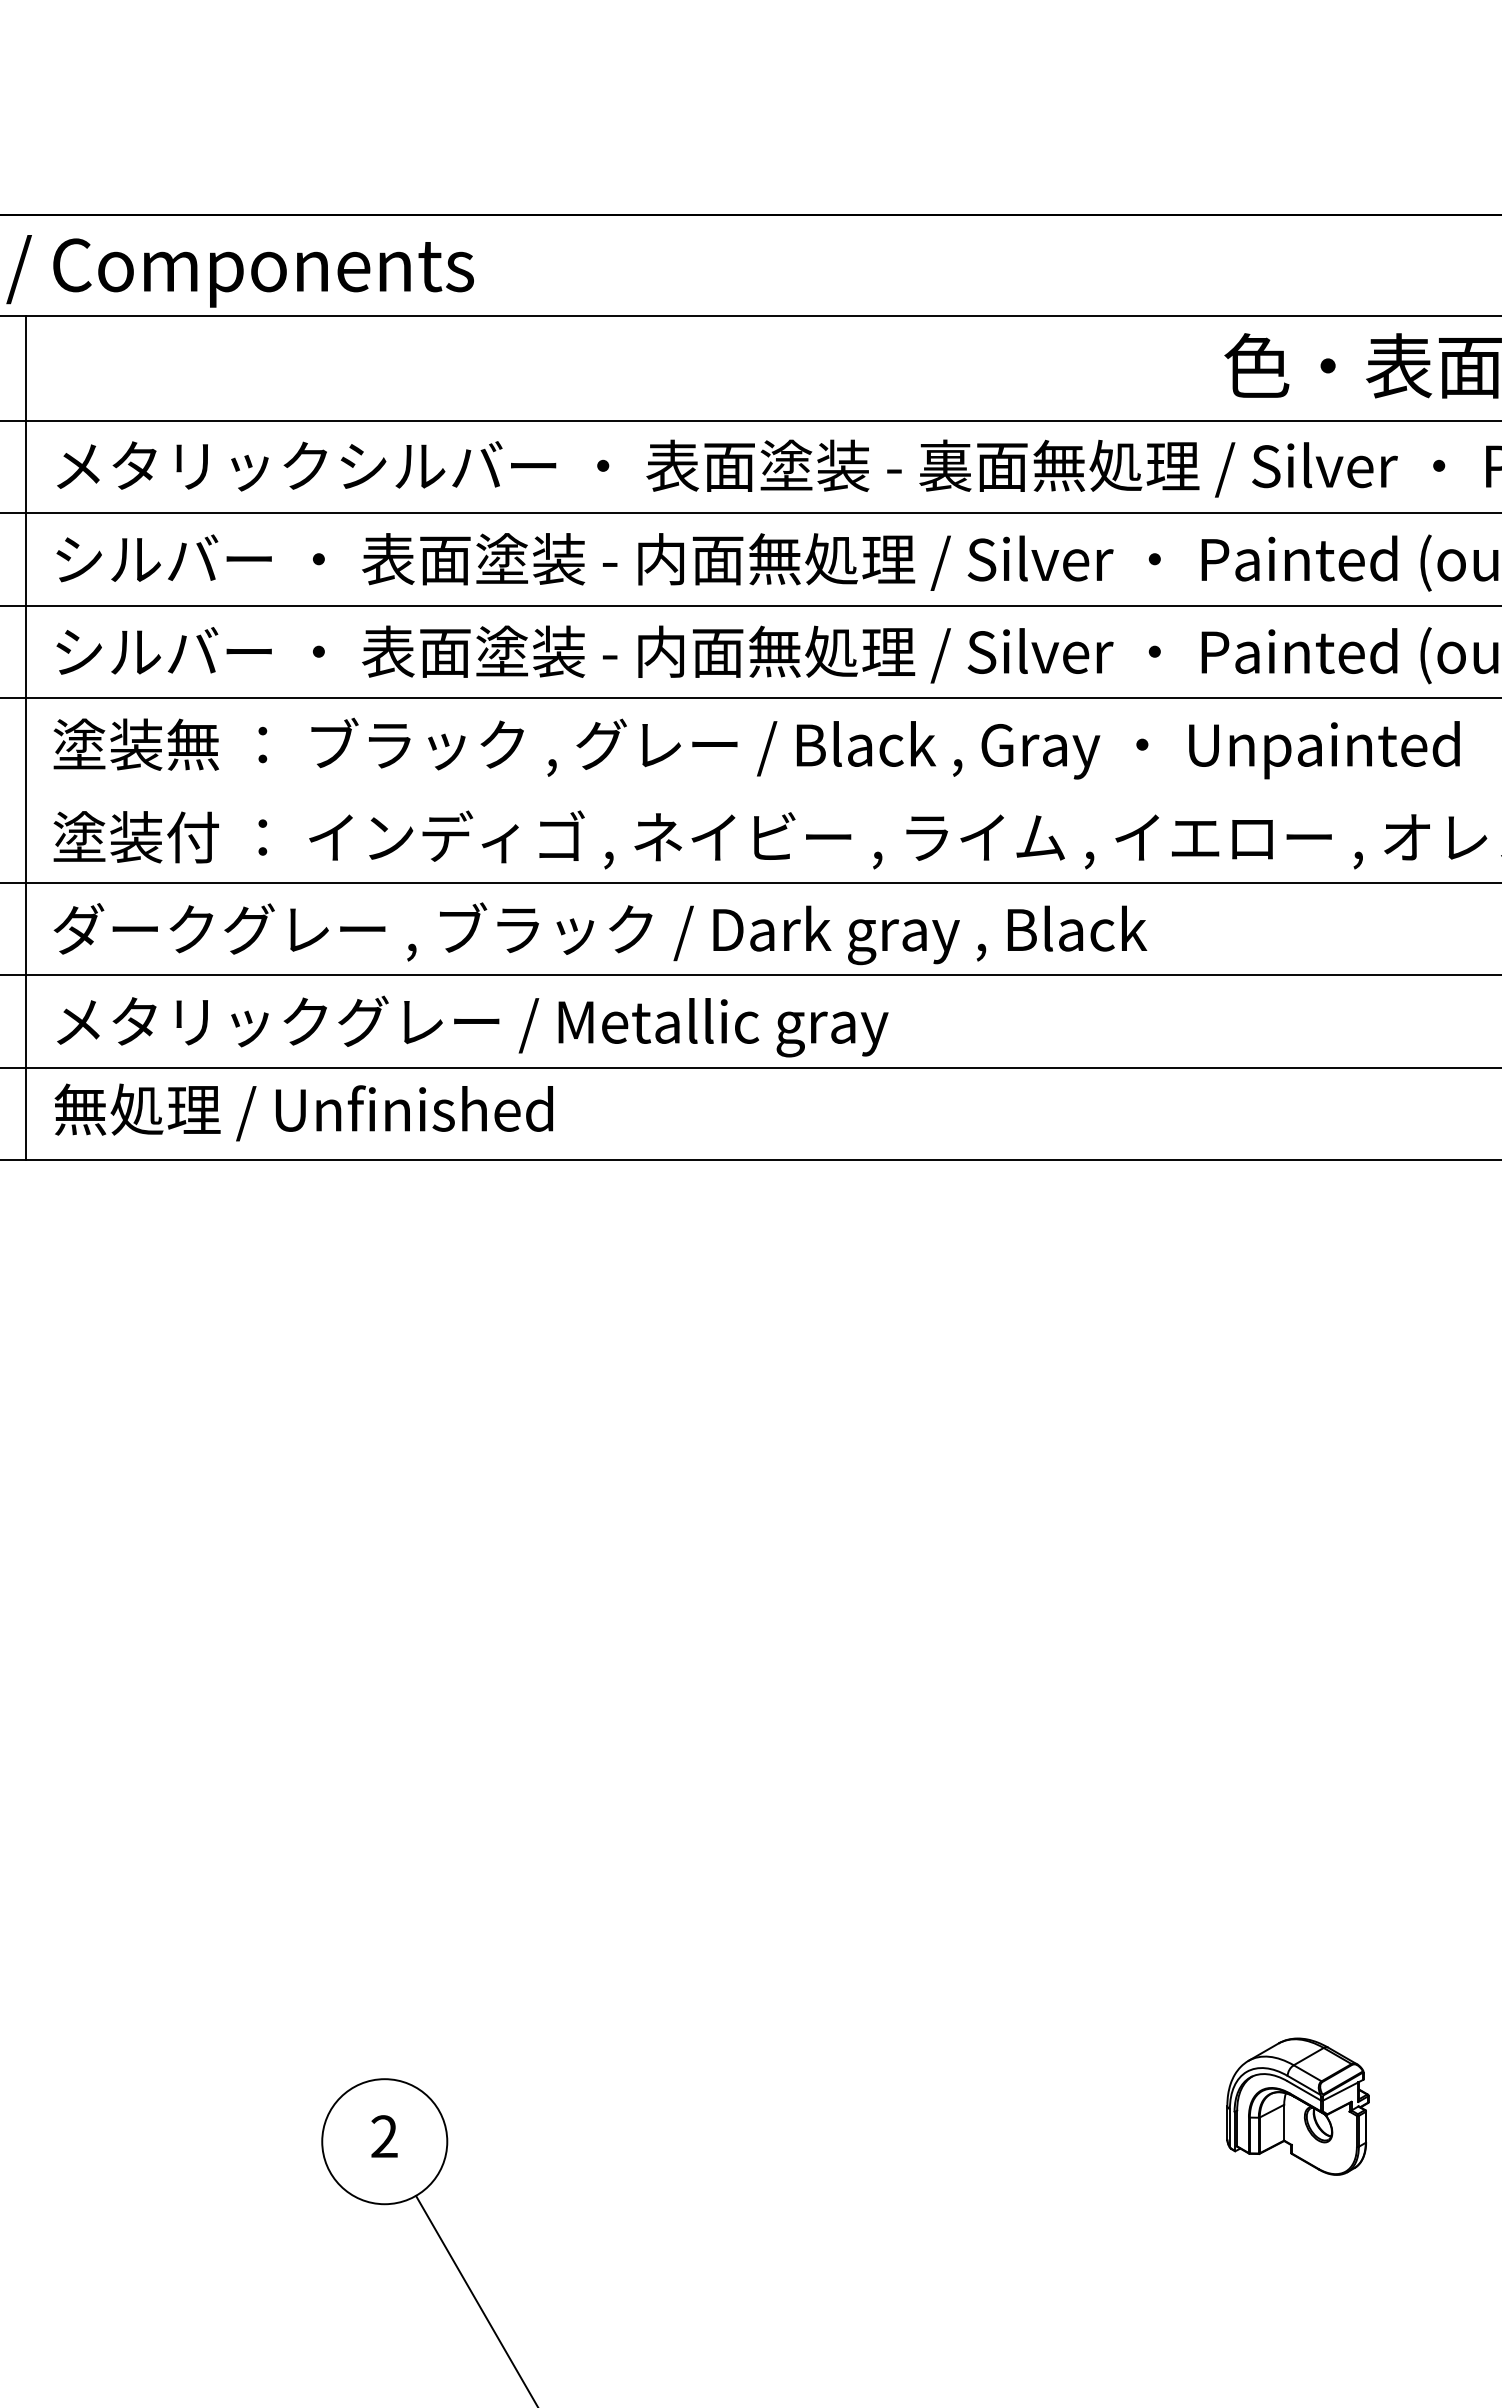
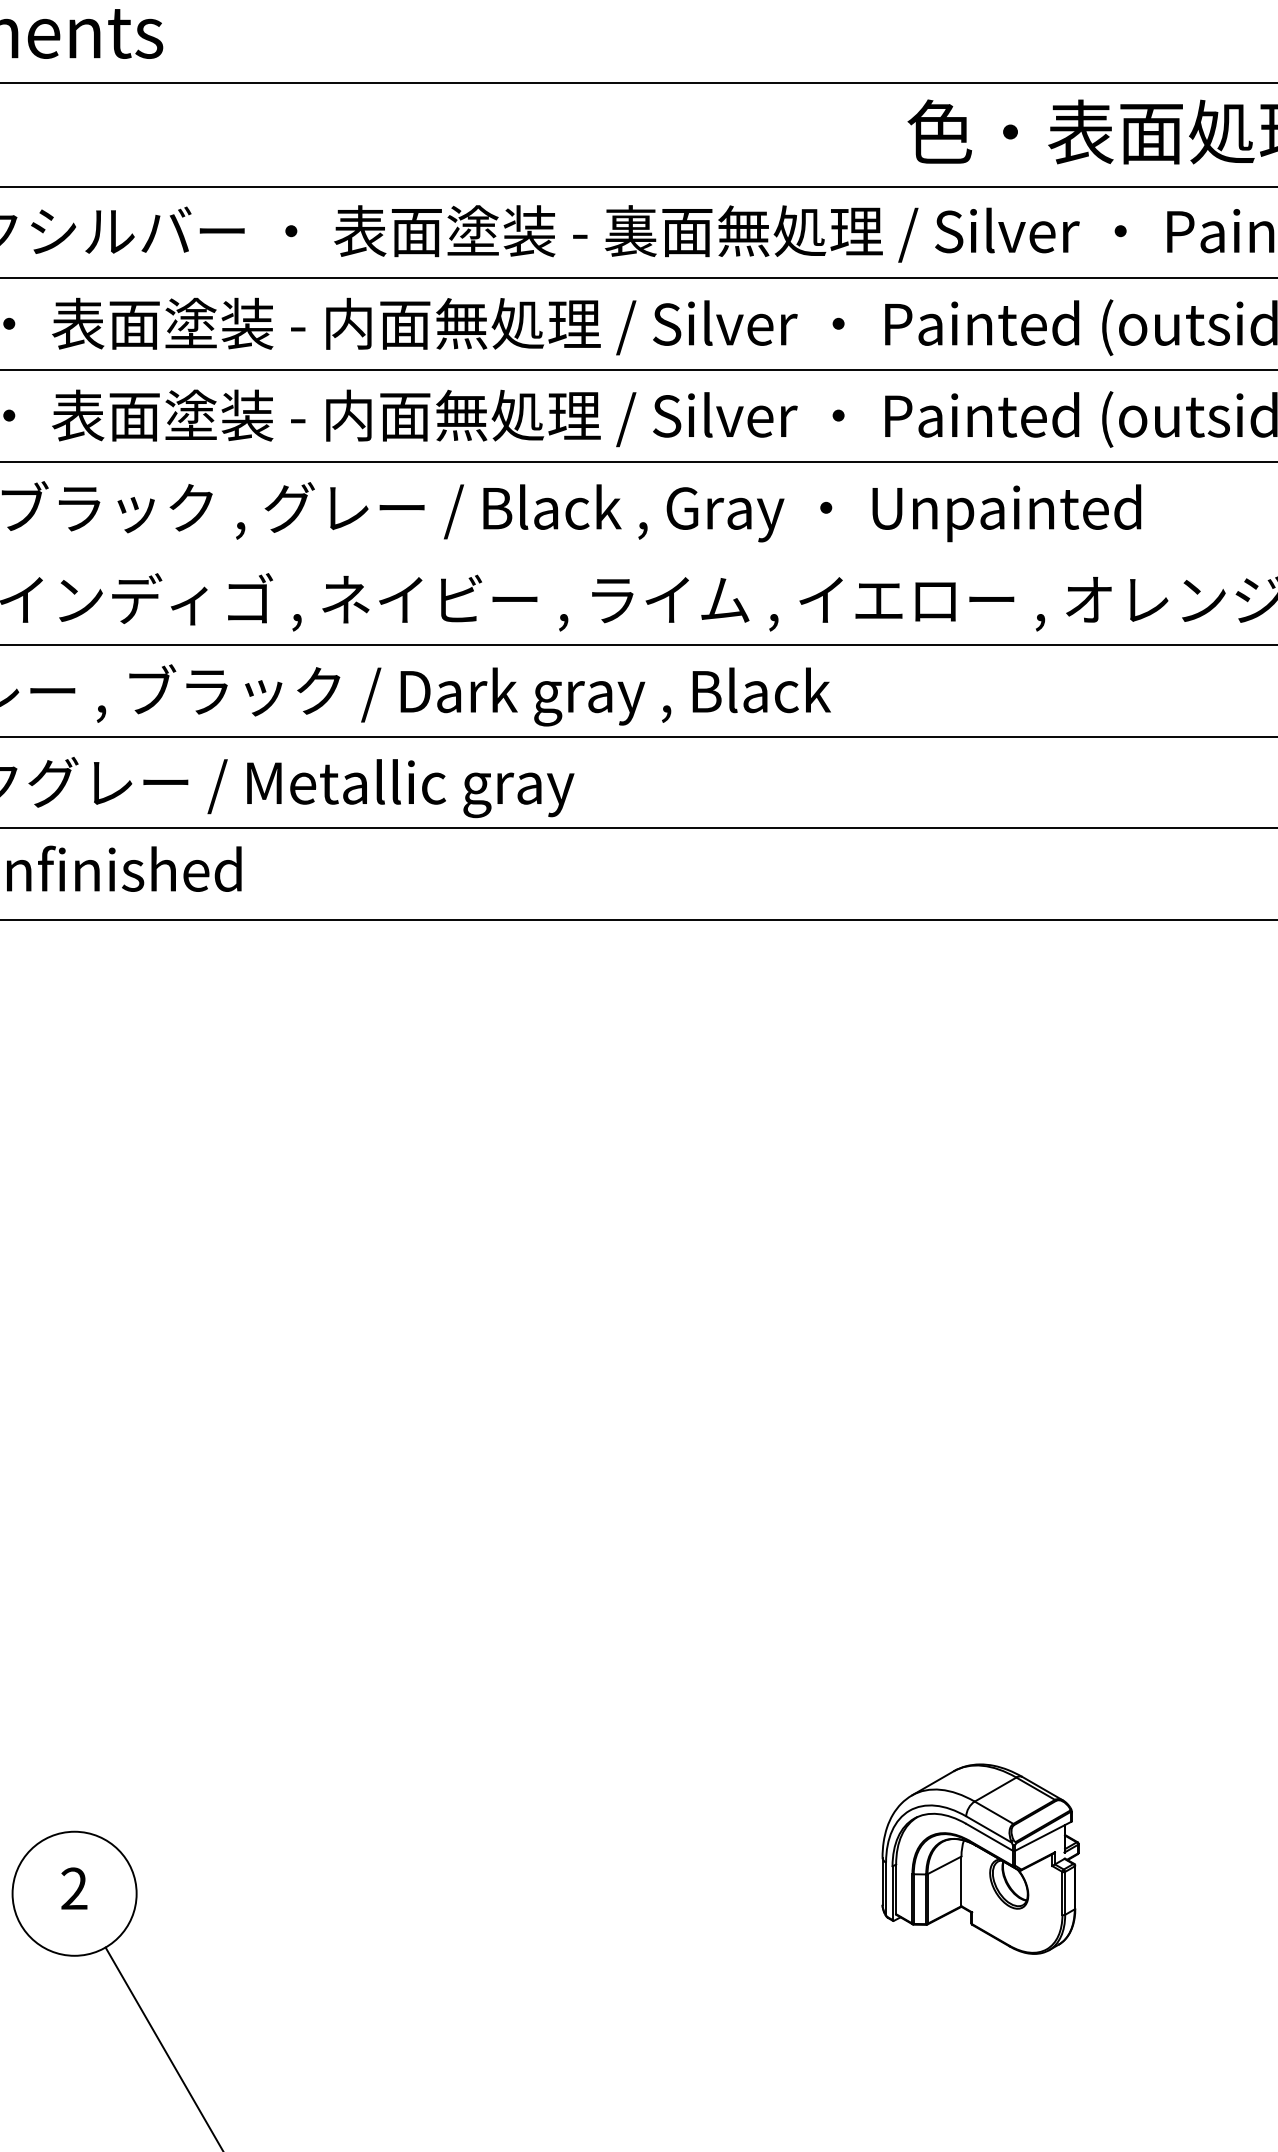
part: (1297, 2106) -> (980, 1858), size x1.4

